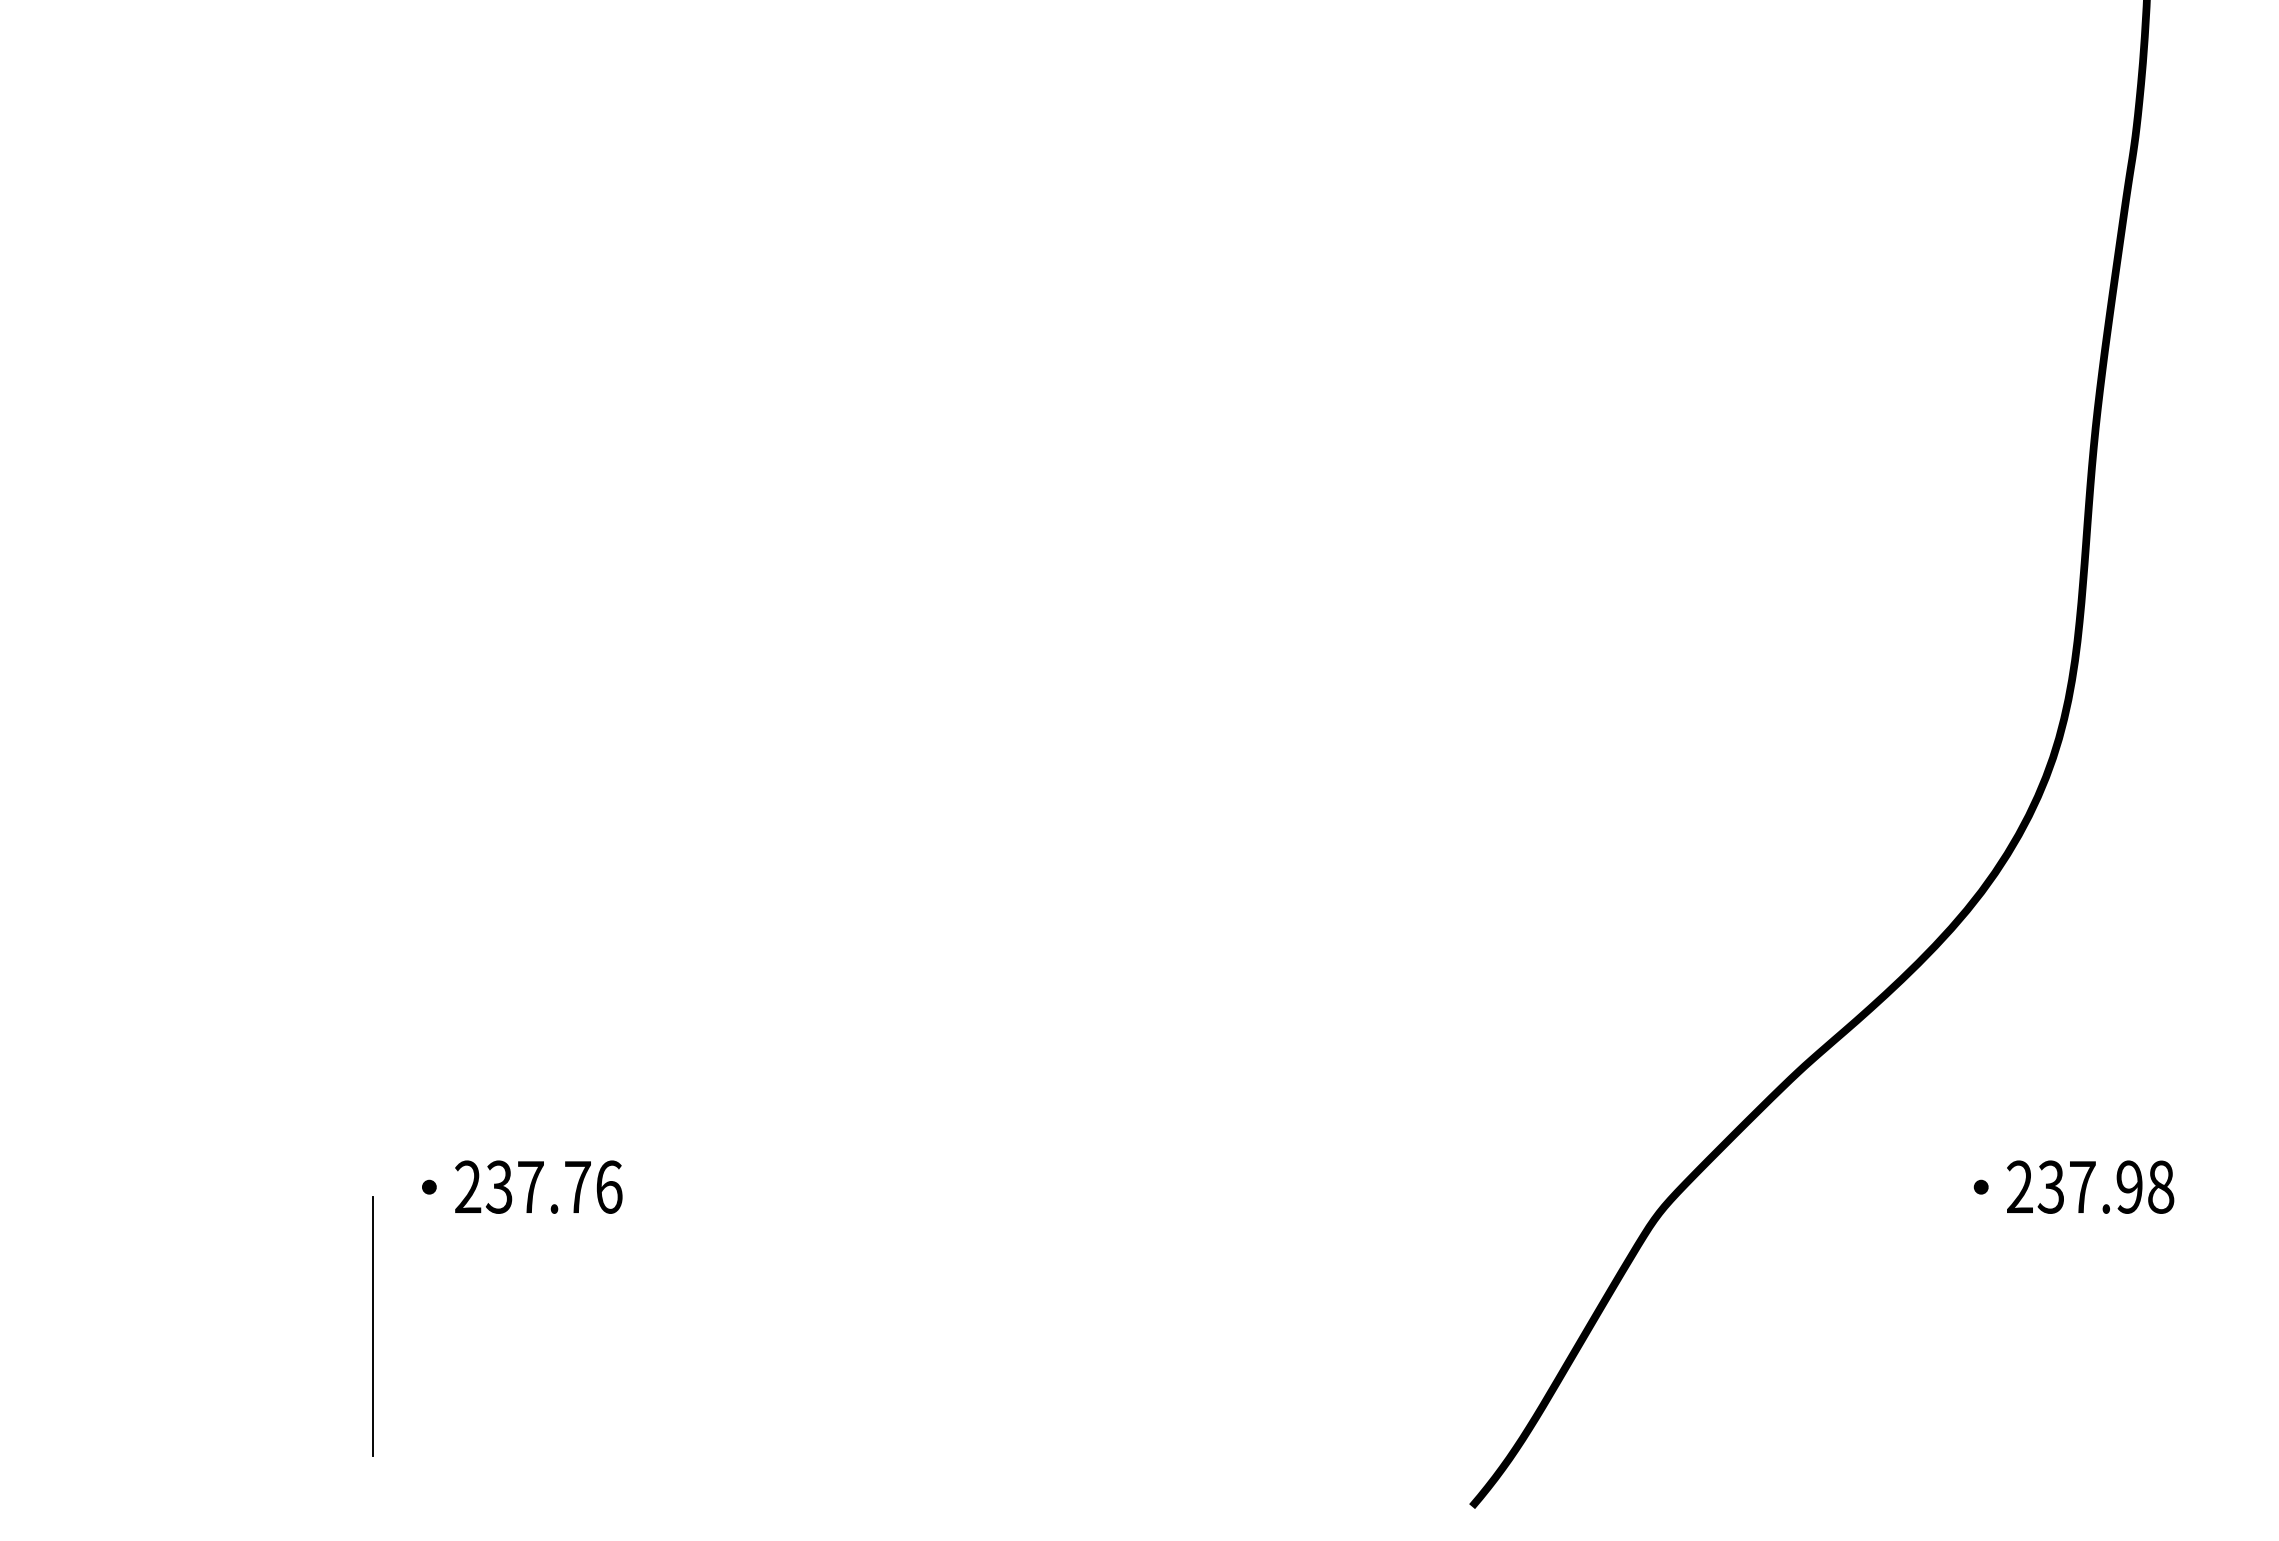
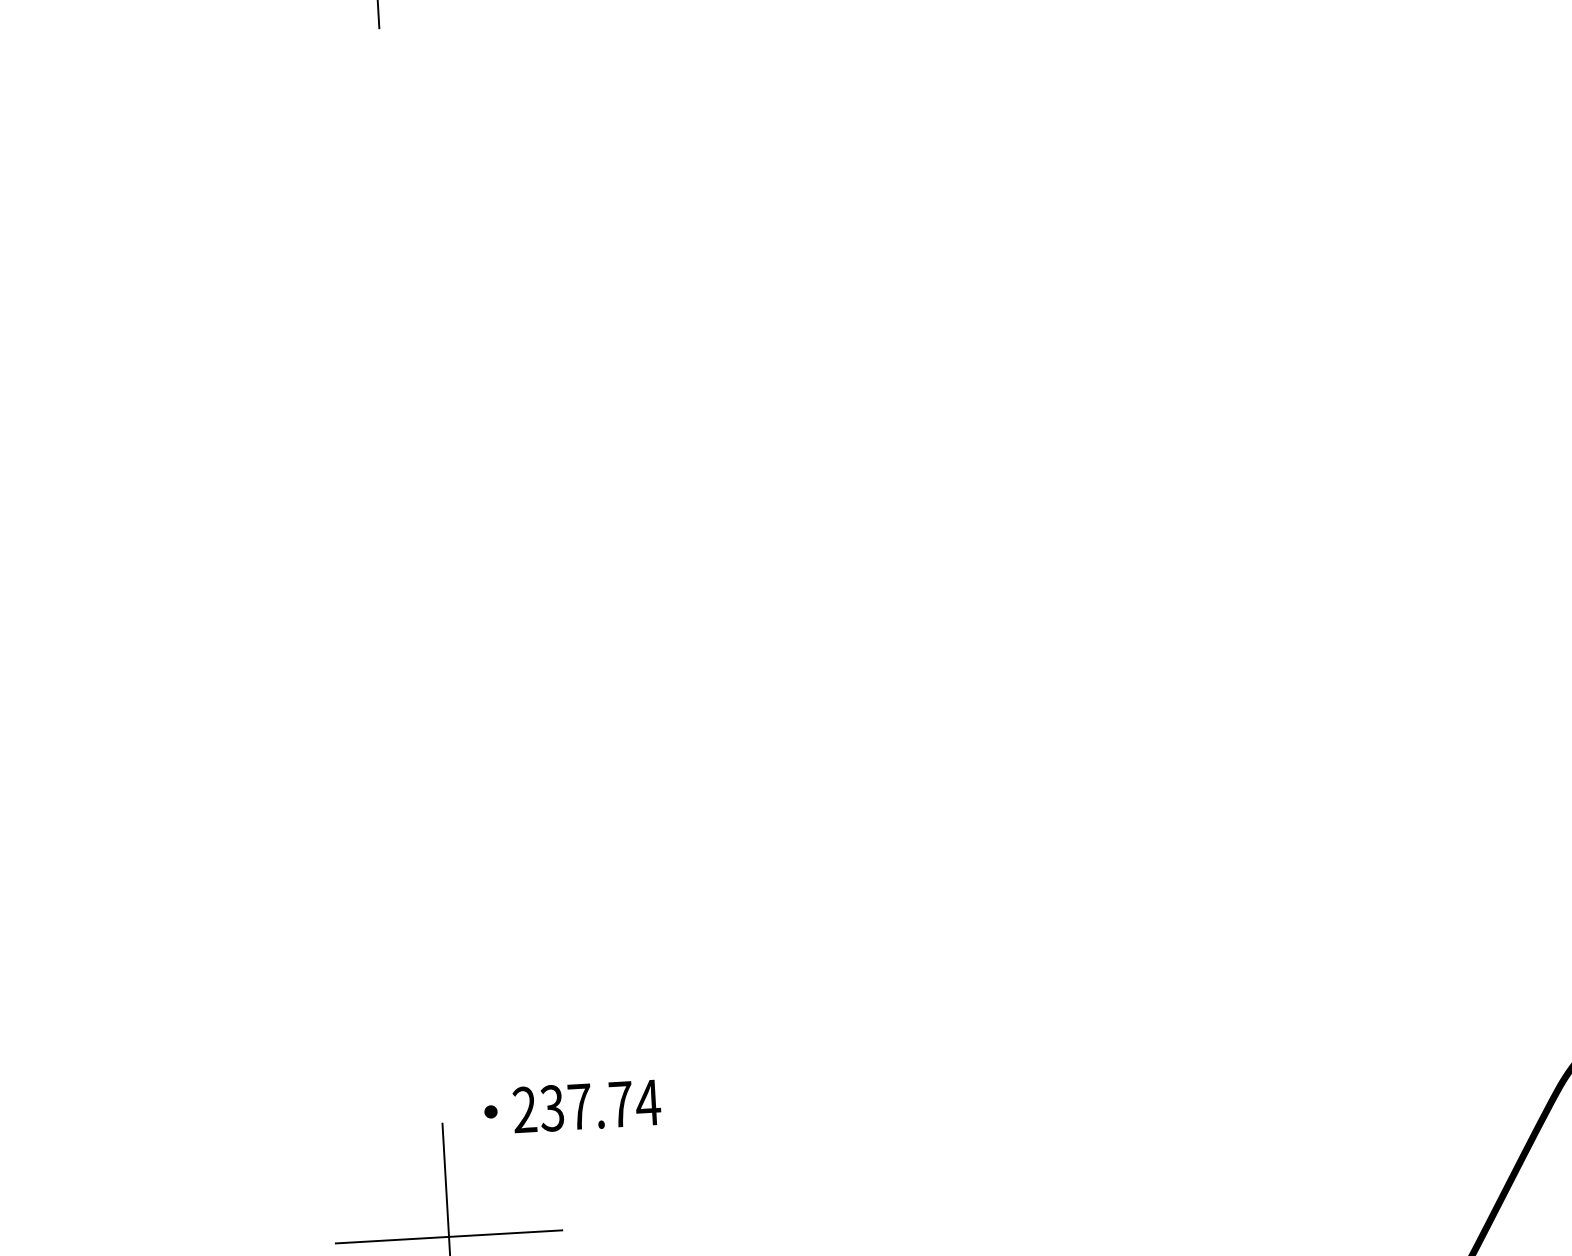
text: (608, 1186) -> (647, 1102), 237.76 -> 237.74
line: (373, 1326) -> (449, 1236), added

